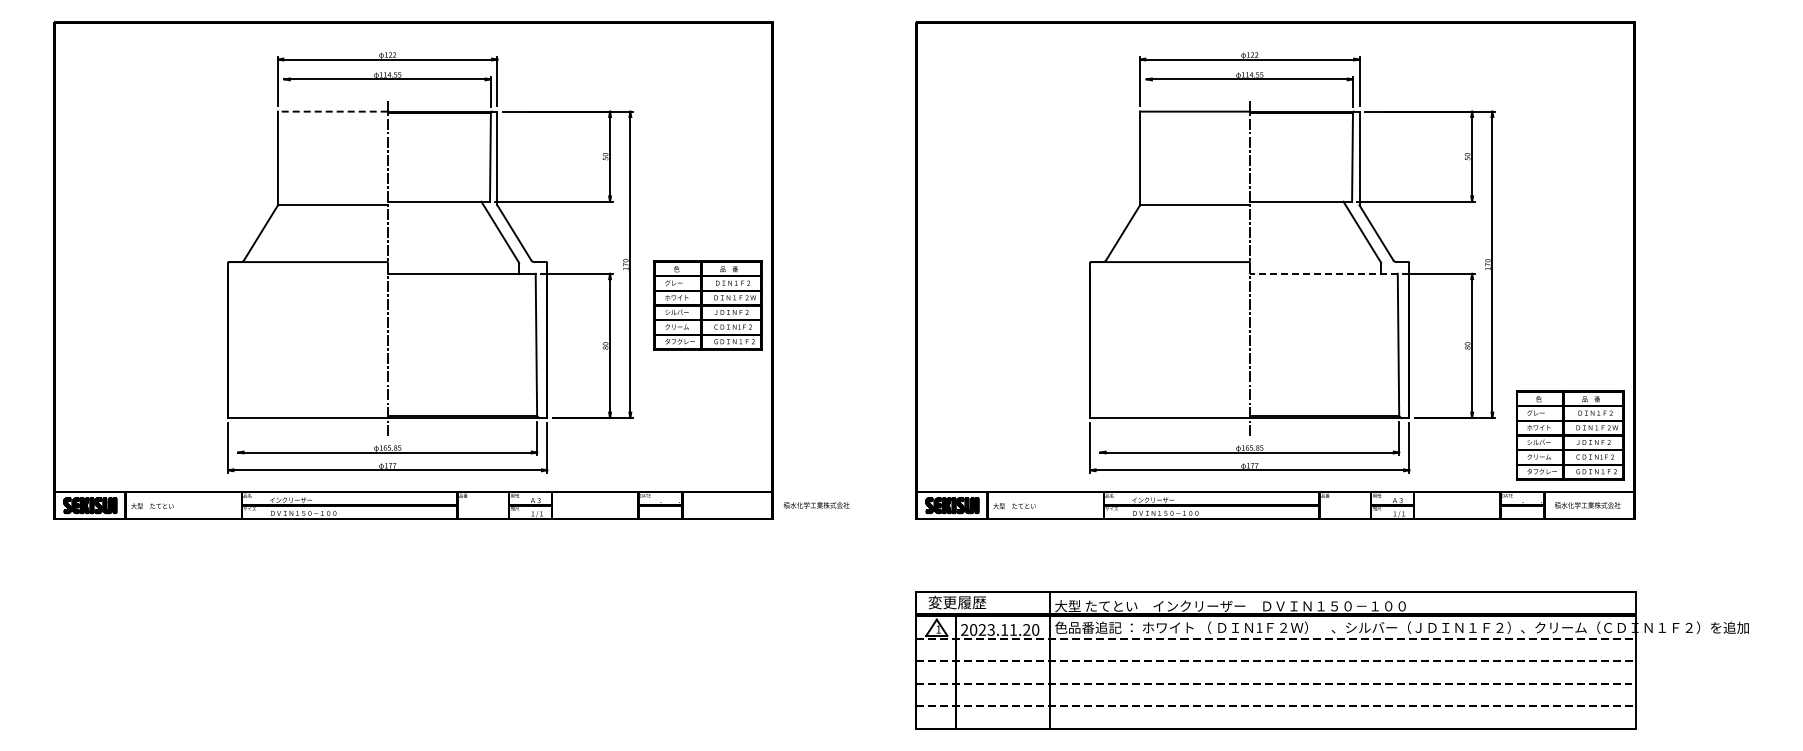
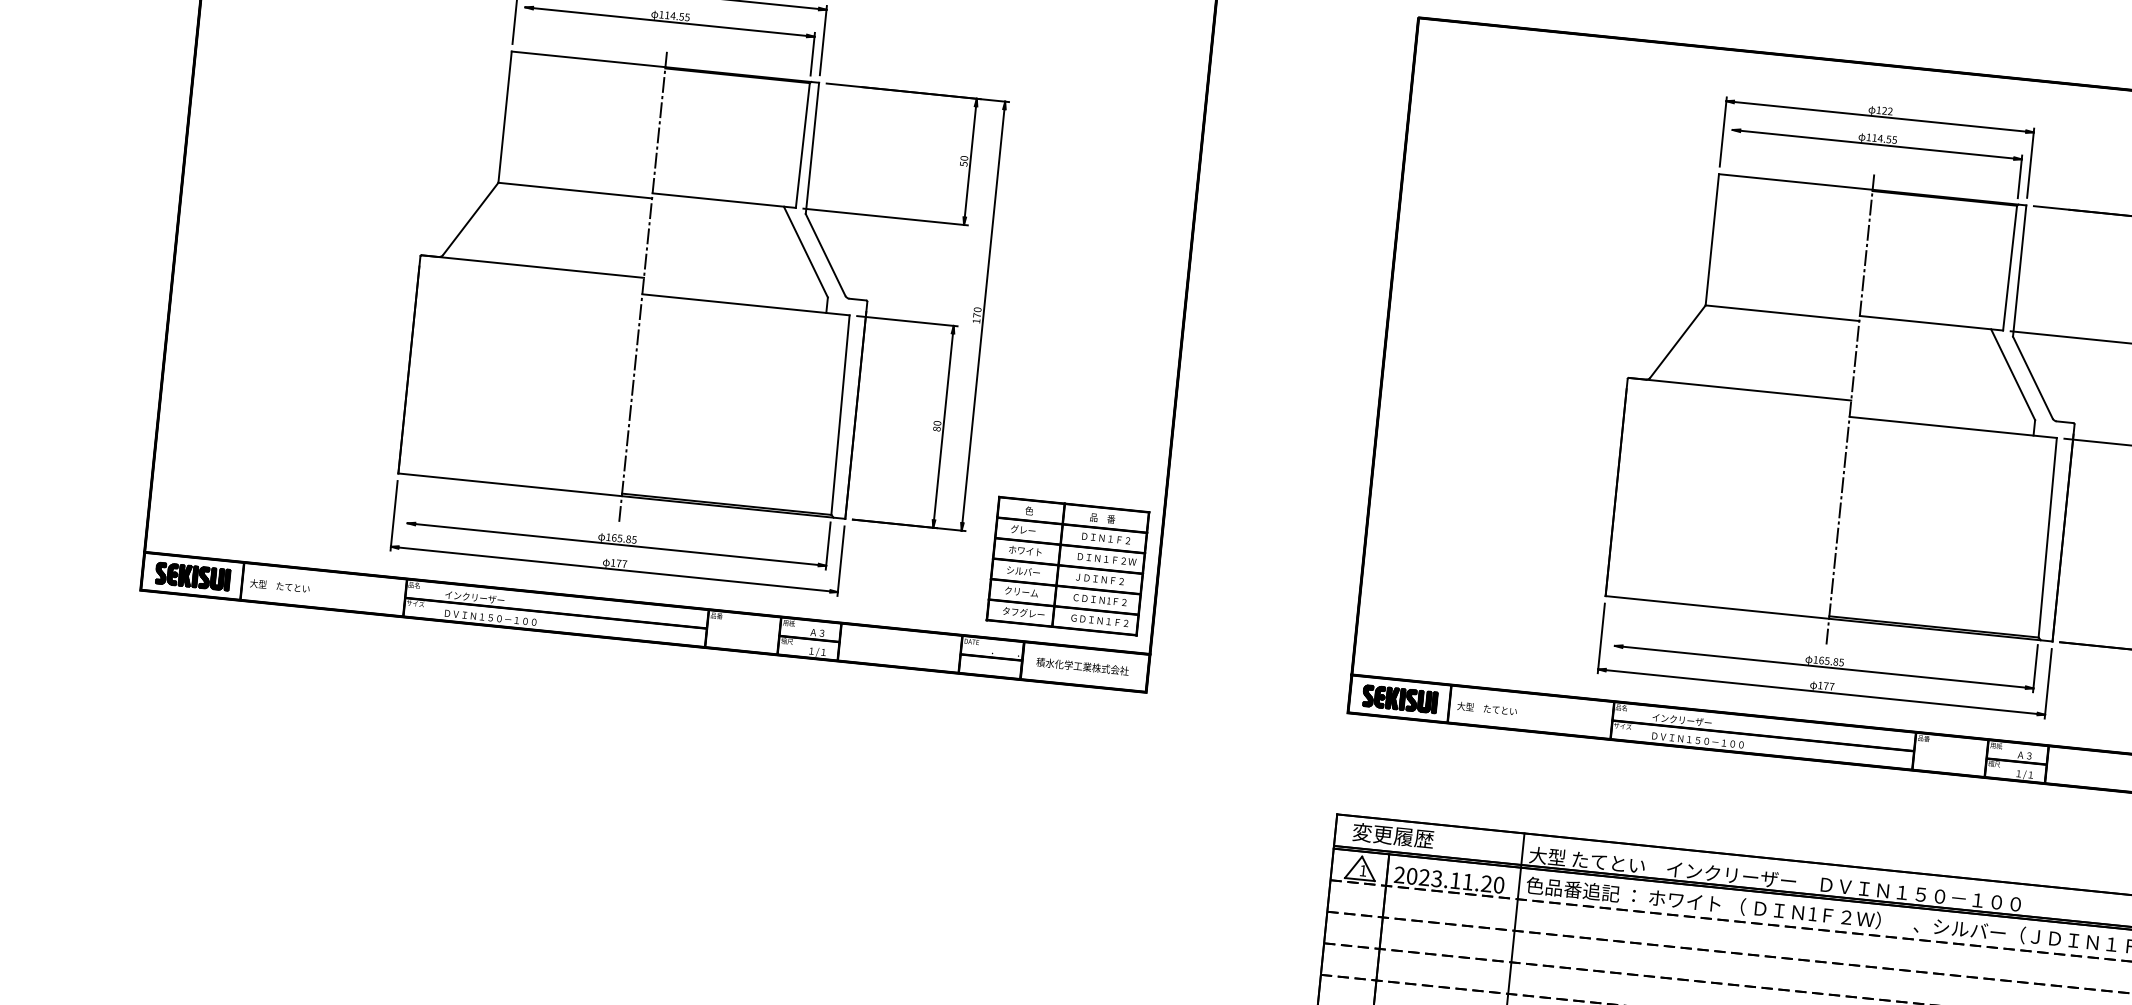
line: (332, 111) -> (588, 59), dashed -> solid
line: (1323, 273) -> (1952, 426), dashed -> solid
part: (707, 305) -> (1067, 566), moved
text: (816, 505) -> (1082, 666), moved

